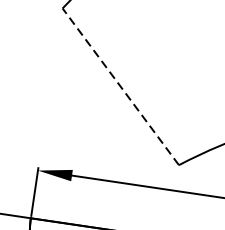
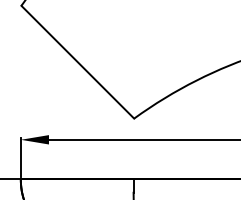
line: (120, 87) -> (77, 62), dashed -> solid

